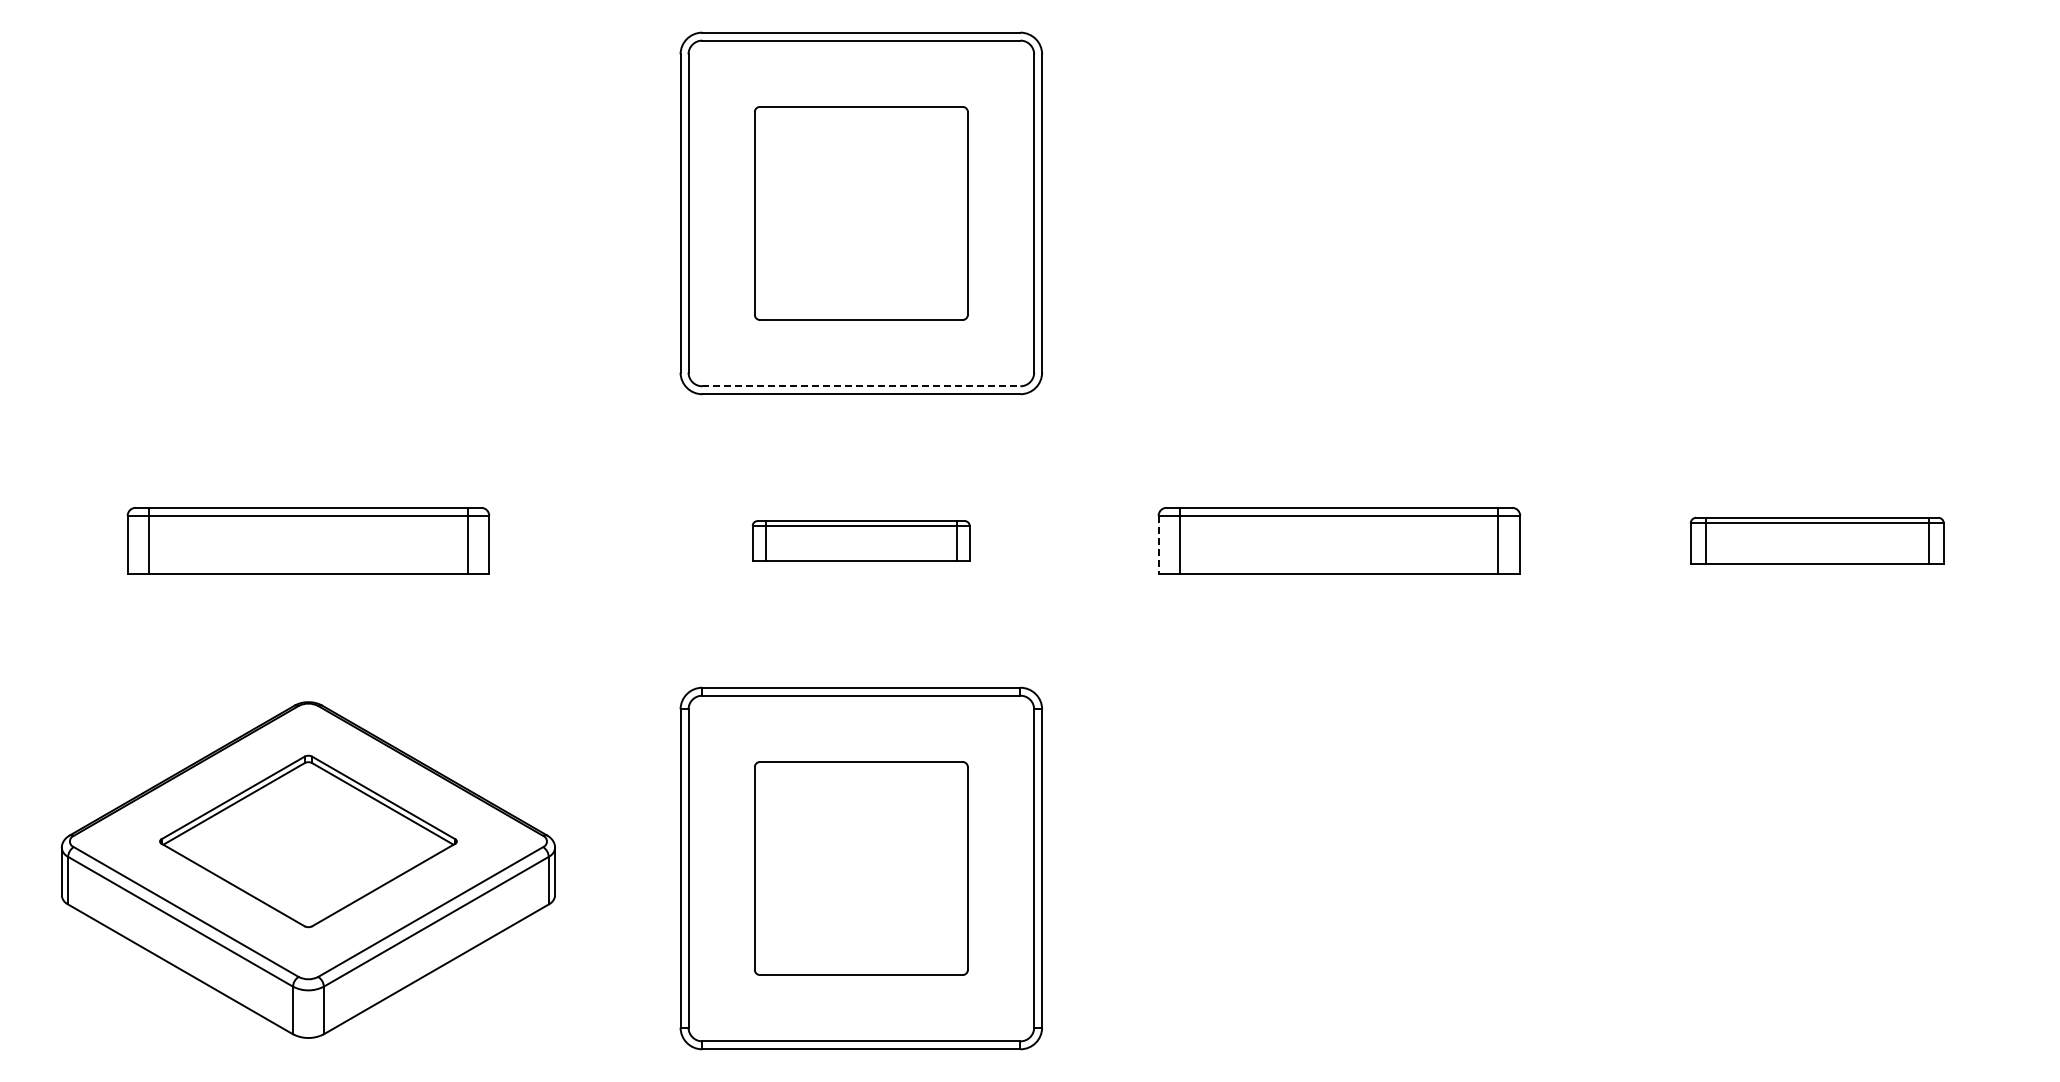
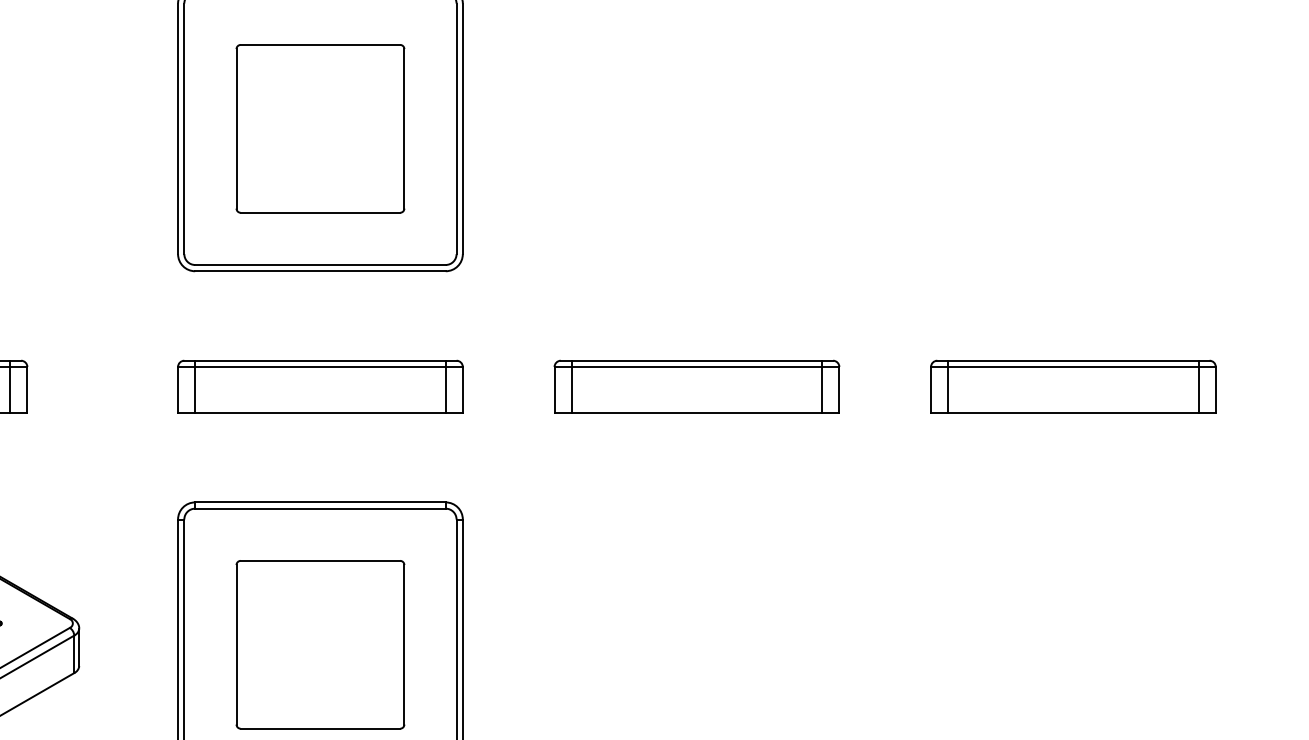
line: (861, 386) -> (320, 265), dashed -> solid
part: (860, 540) -> (319, 386), size x1.67
part: (1816, 540) -> (1072, 386), size x1.43
line: (1158, 545) -> (554, 390), dashed -> solid

